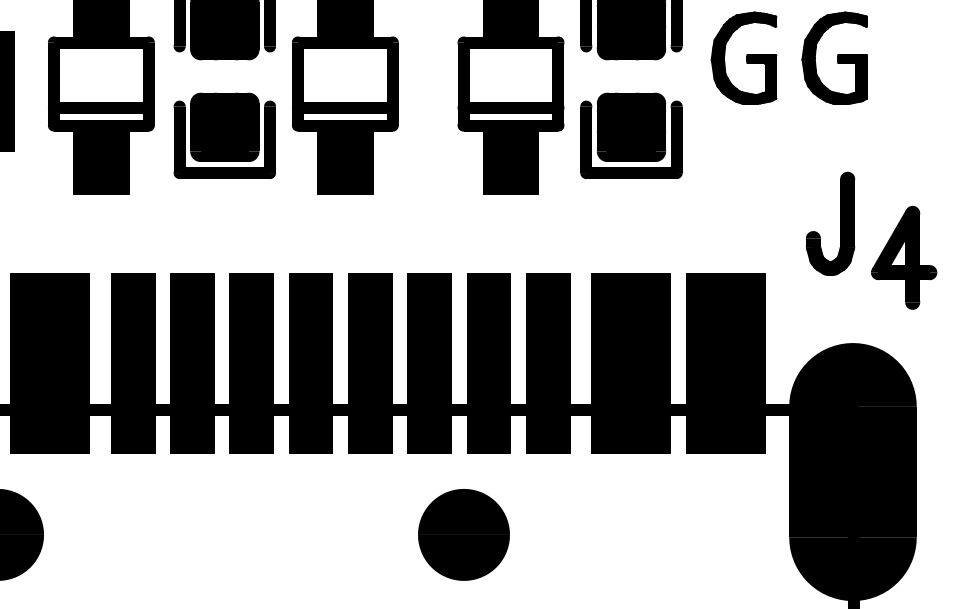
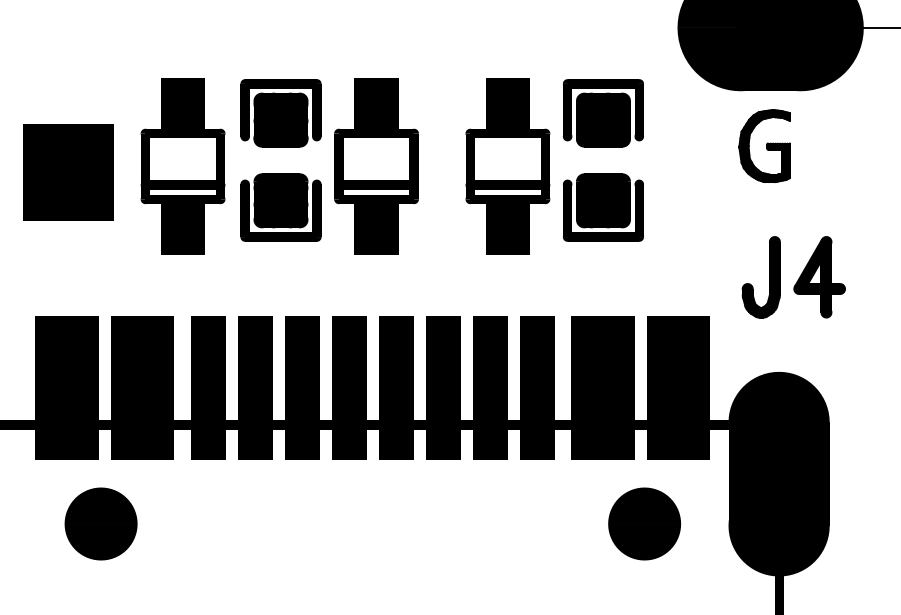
part: (743, 58) -> (692, 146), removed
part: (903, 258) -> (819, 277), moved
part: (463, 534) -> (644, 523), moved

